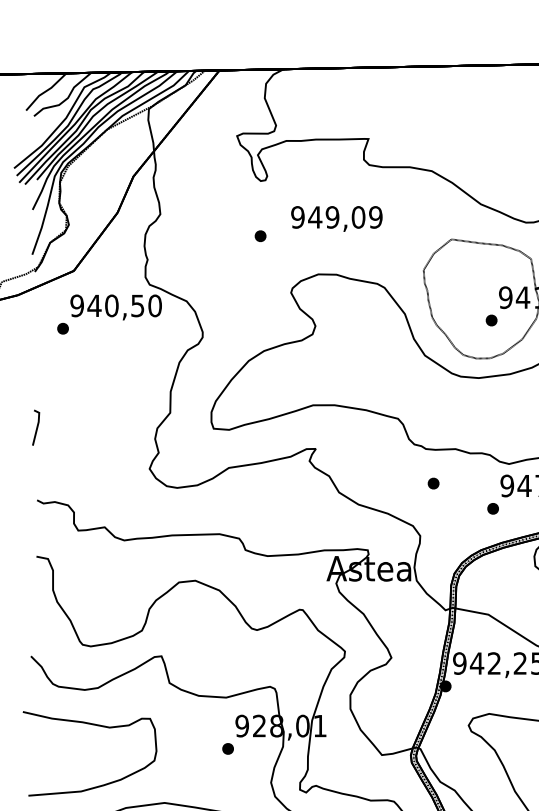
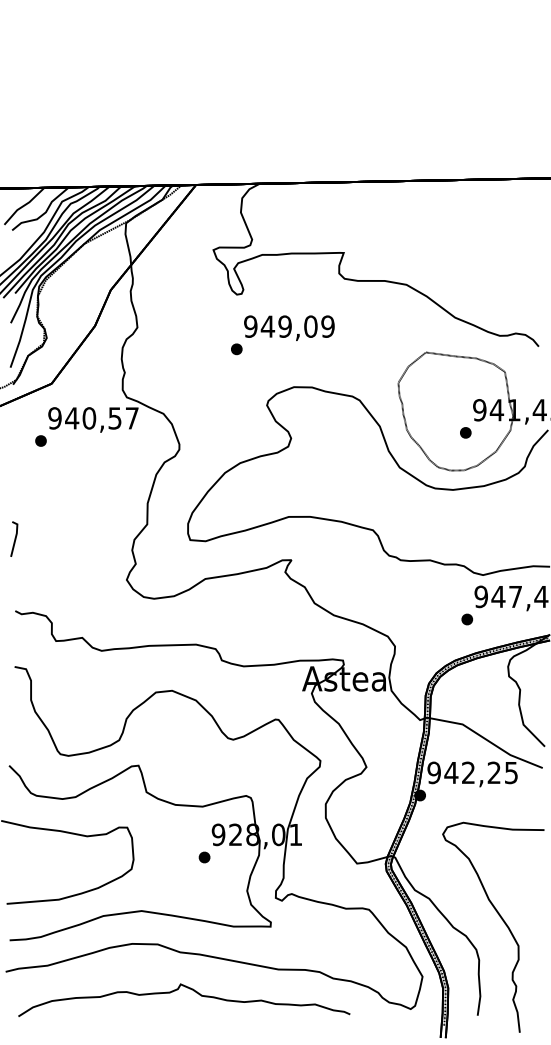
text: (336, 218) -> (289, 327), moved
text: (155, 306) -> (132, 418), 940,50 -> 940,57
part: (433, 483) -> (408, 594), removed

